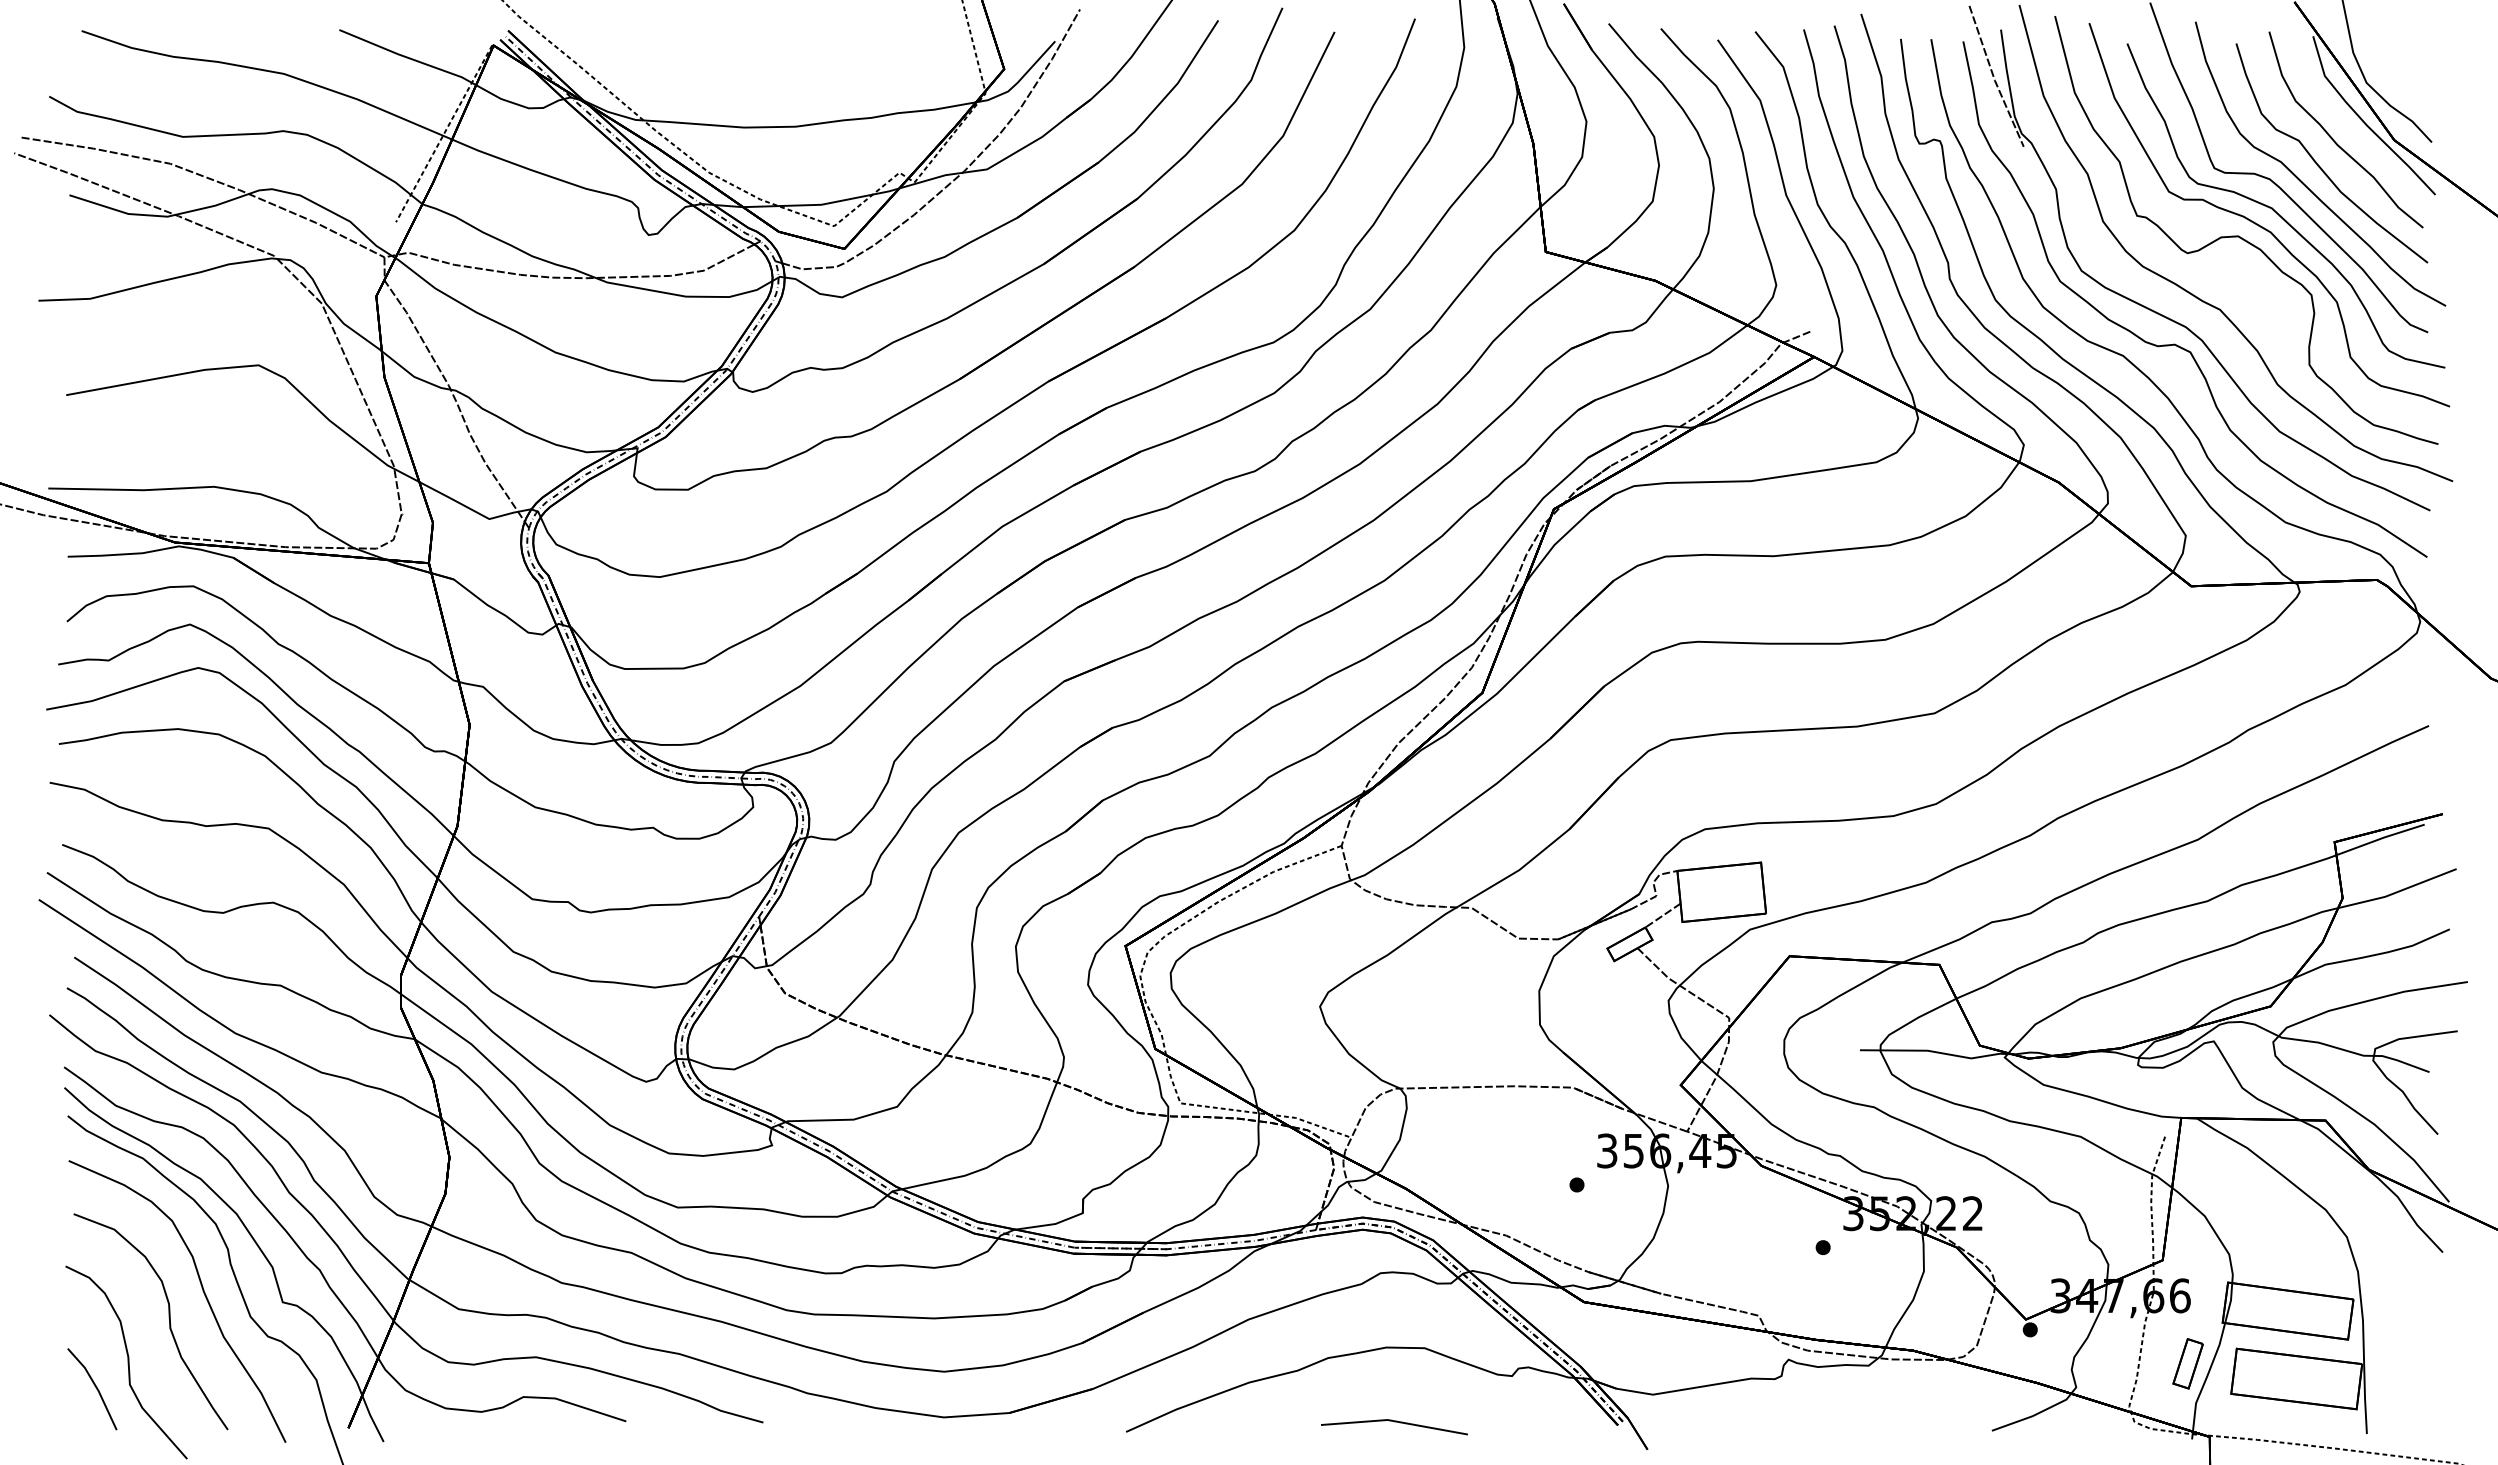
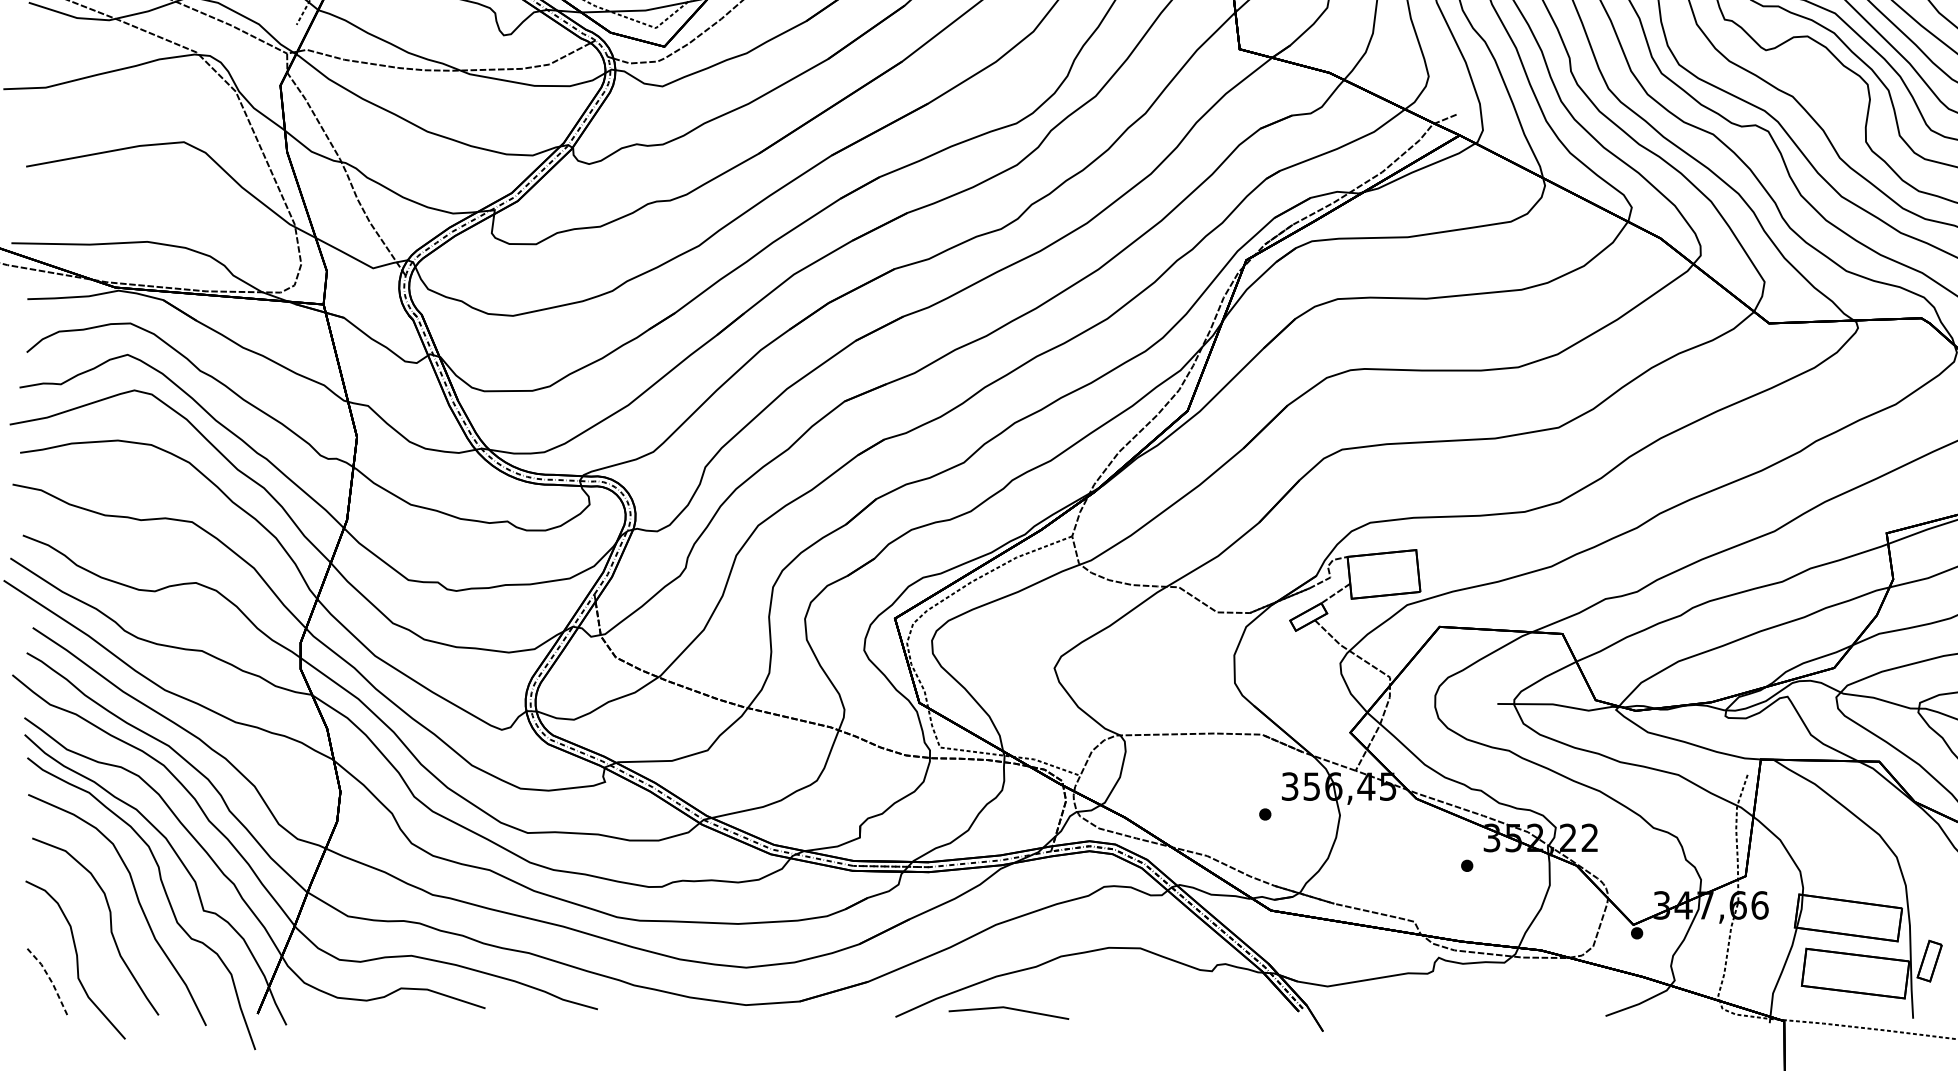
part: (2187, 1363) -> (1929, 960), moved
line: (96, 1387) -> (50, 980), solid -> dashed
line: (1394, 1422) -> (1008, 1009), moved

